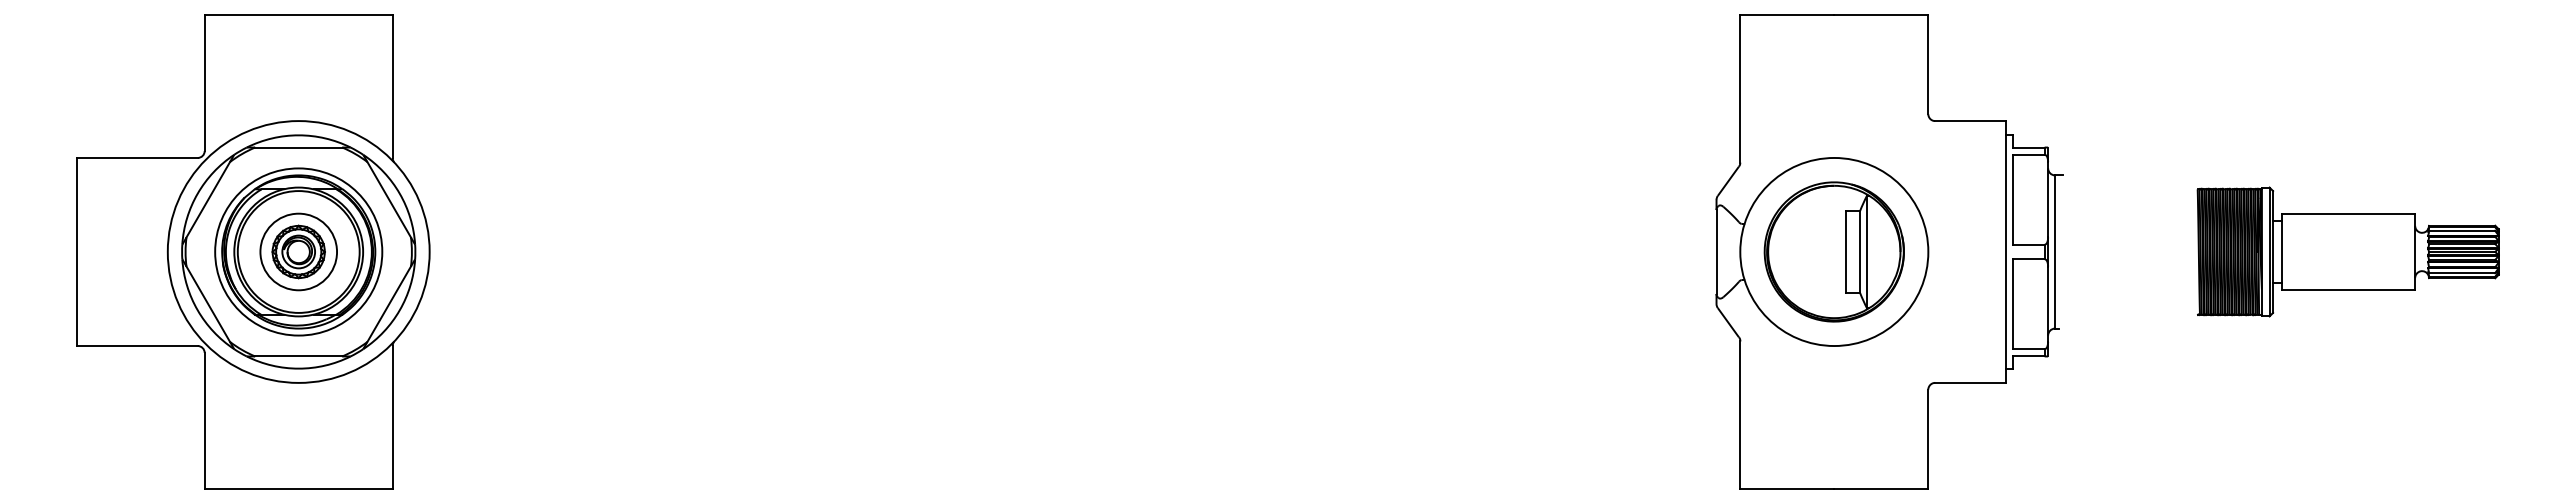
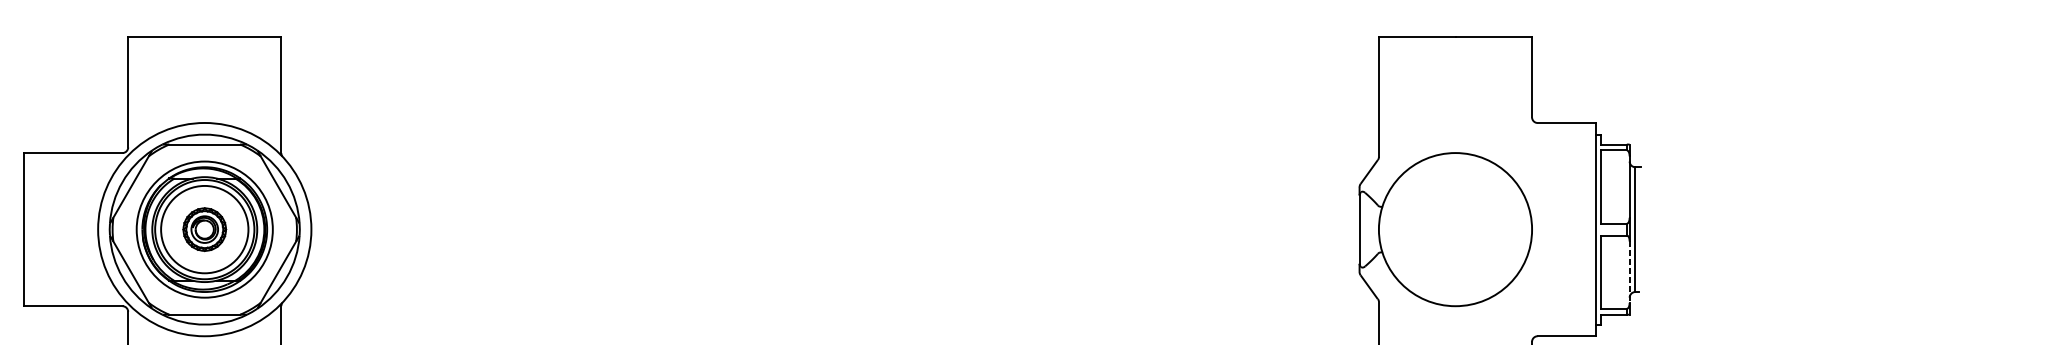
circle: (298, 251) -> (204, 229), size x1.4
part: (1833, 251) -> (1454, 229), removed
part: (2347, 251) -> (1873, 229), removed
line: (2048, 304) -> (1629, 272), solid -> dashed

